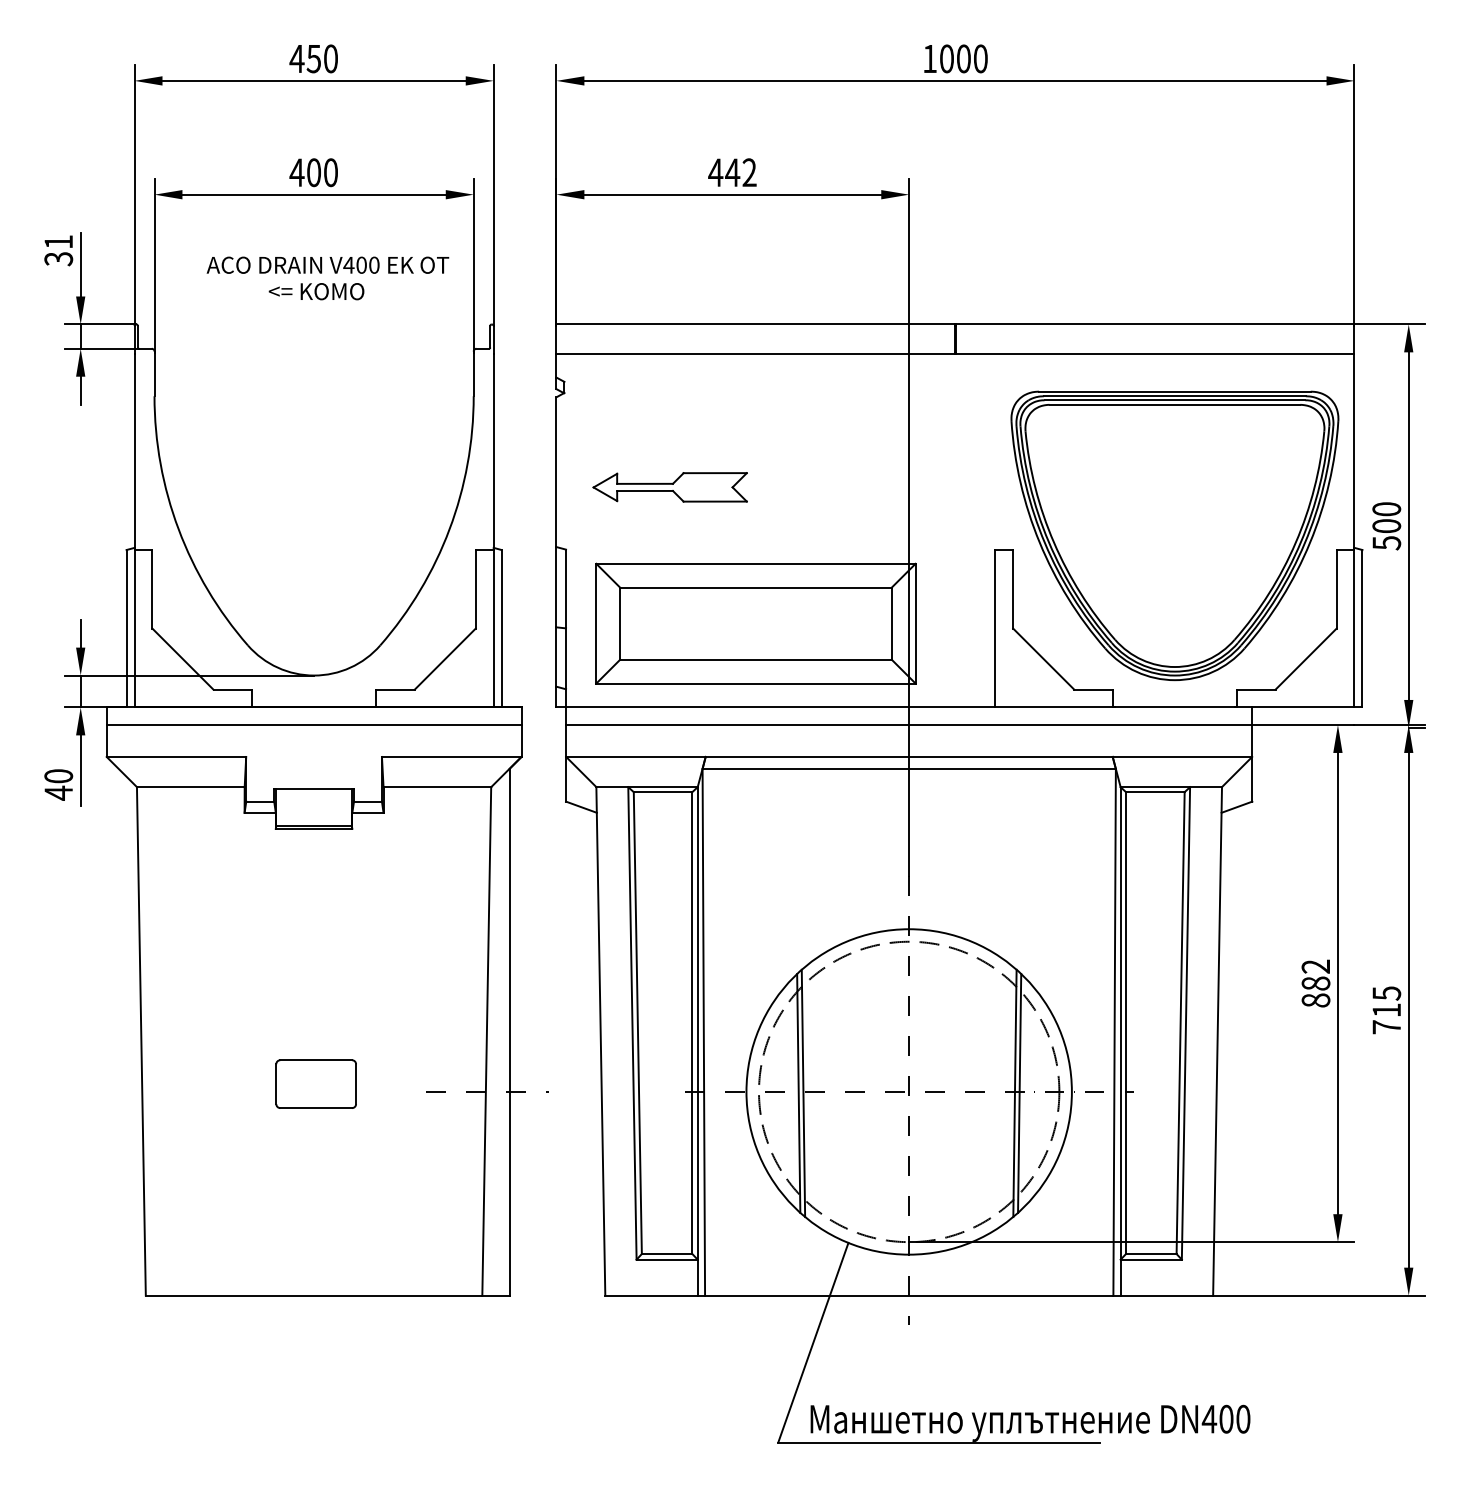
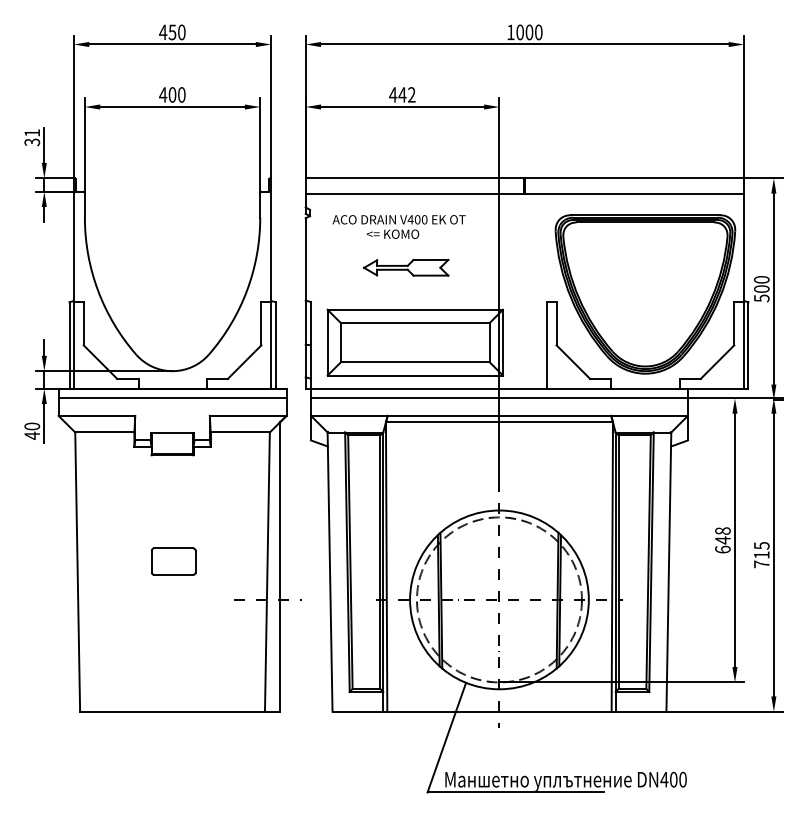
text: (326, 277) -> (398, 226), moved
part: (670, 486) -> (406, 267), moved
text: (1315, 983) -> (722, 540), 882 -> 648
part: (315, 1083) -> (173, 561), moved

